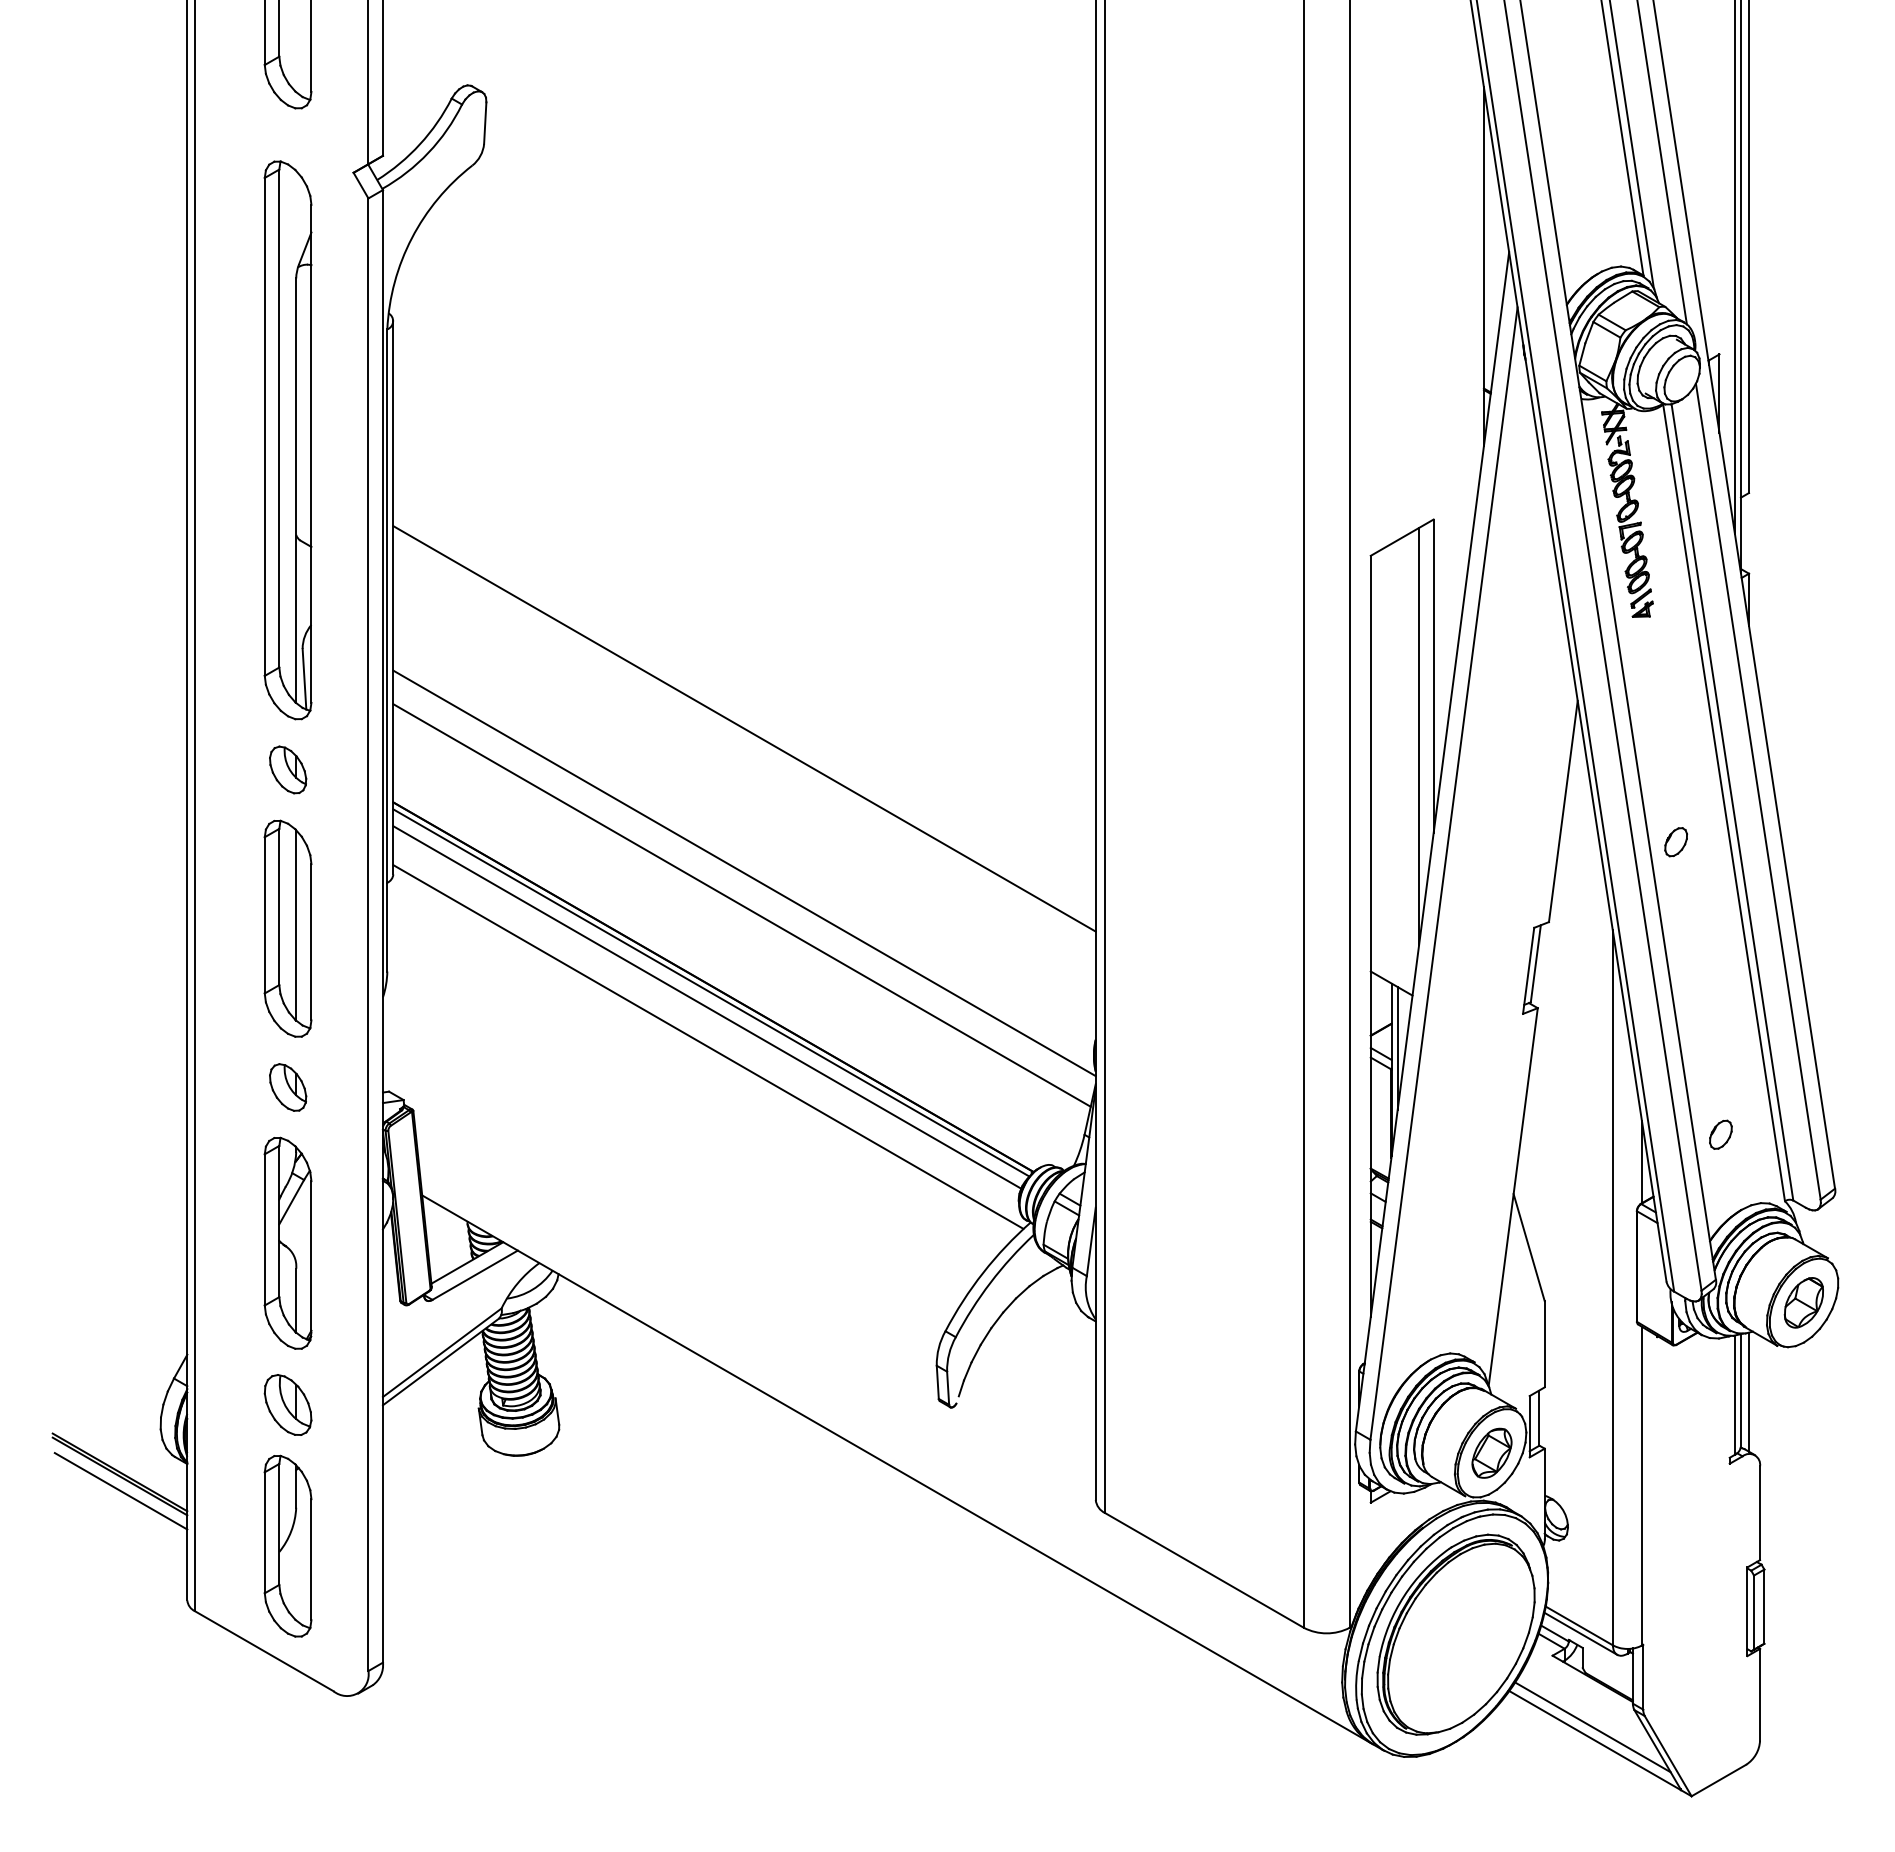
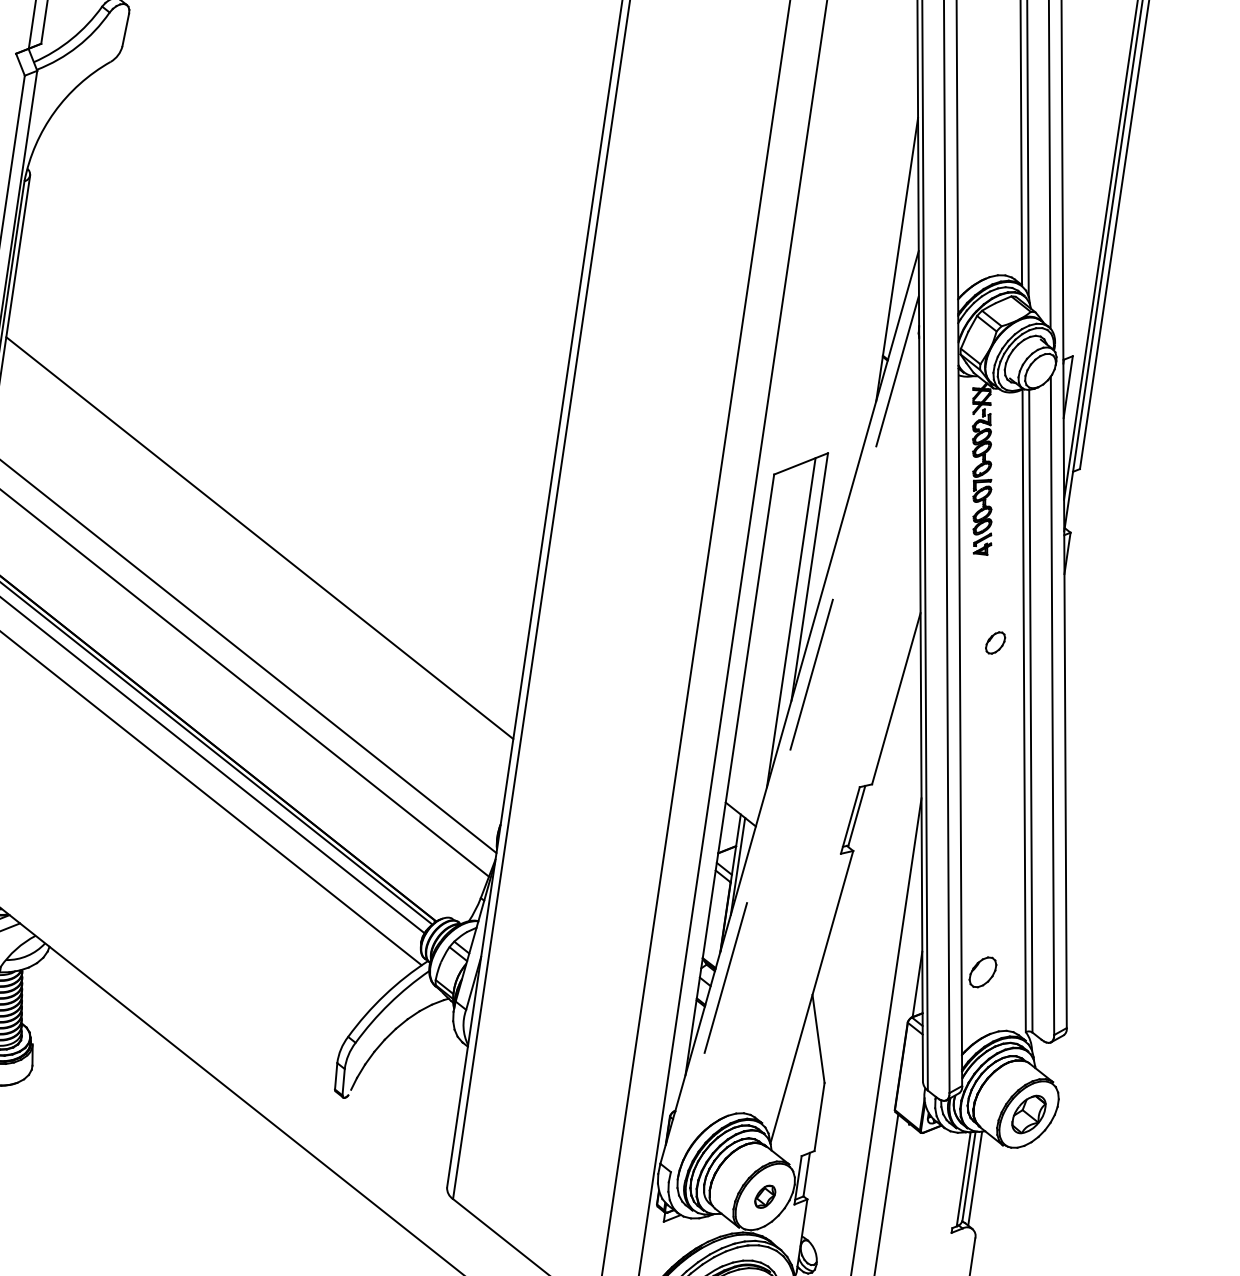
part: (1675, 842) -> (994, 643), moved
line: (1444, 873) -> (795, 733), solid -> dashed
part: (1720, 1134) -> (982, 971), size x1.4
part: (1491, 1452) -> (764, 1196), size x0.6

